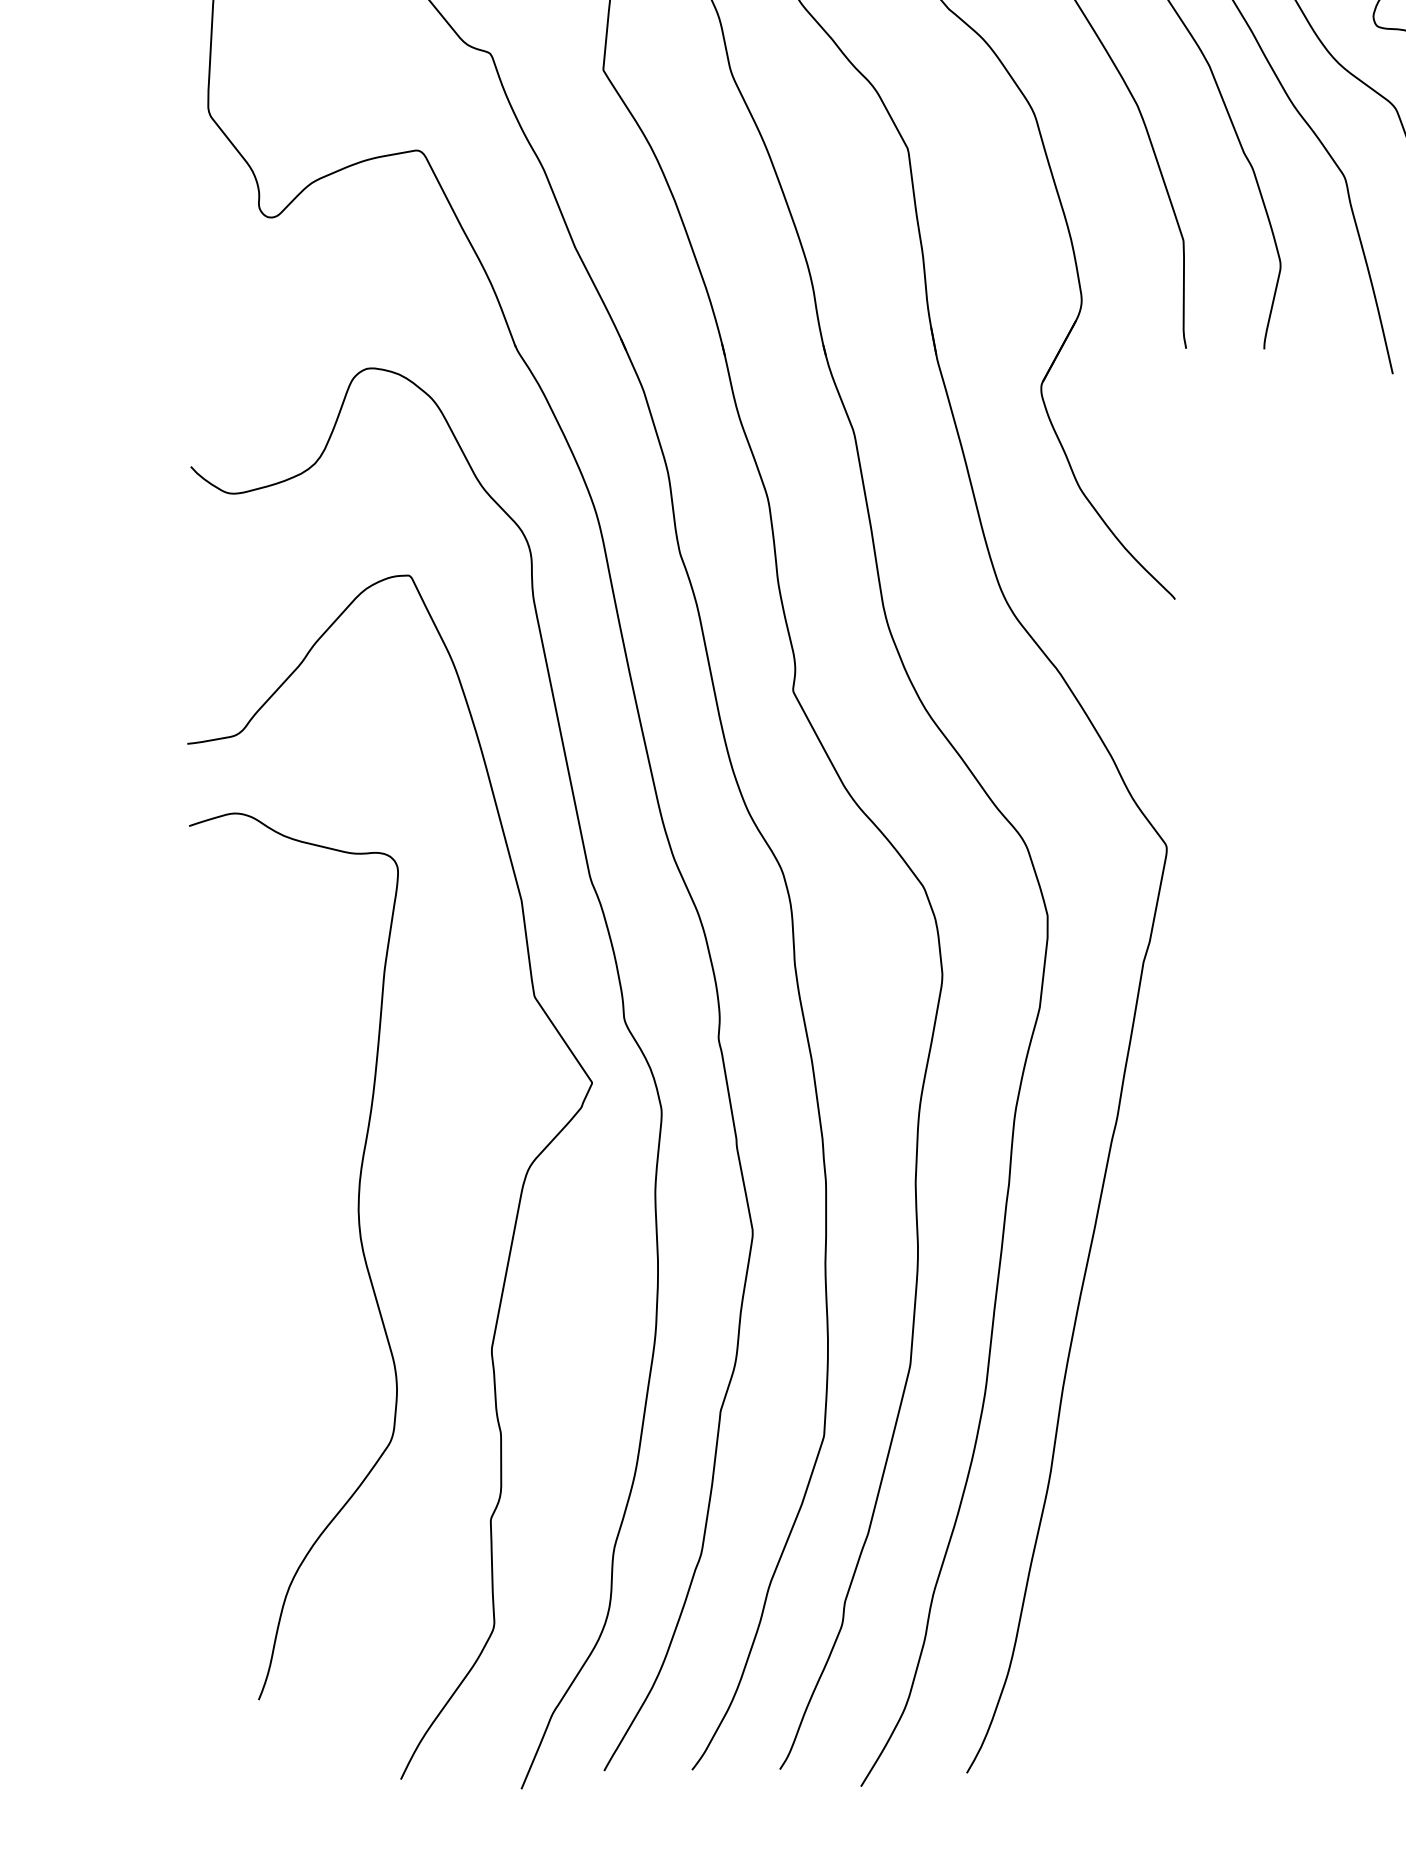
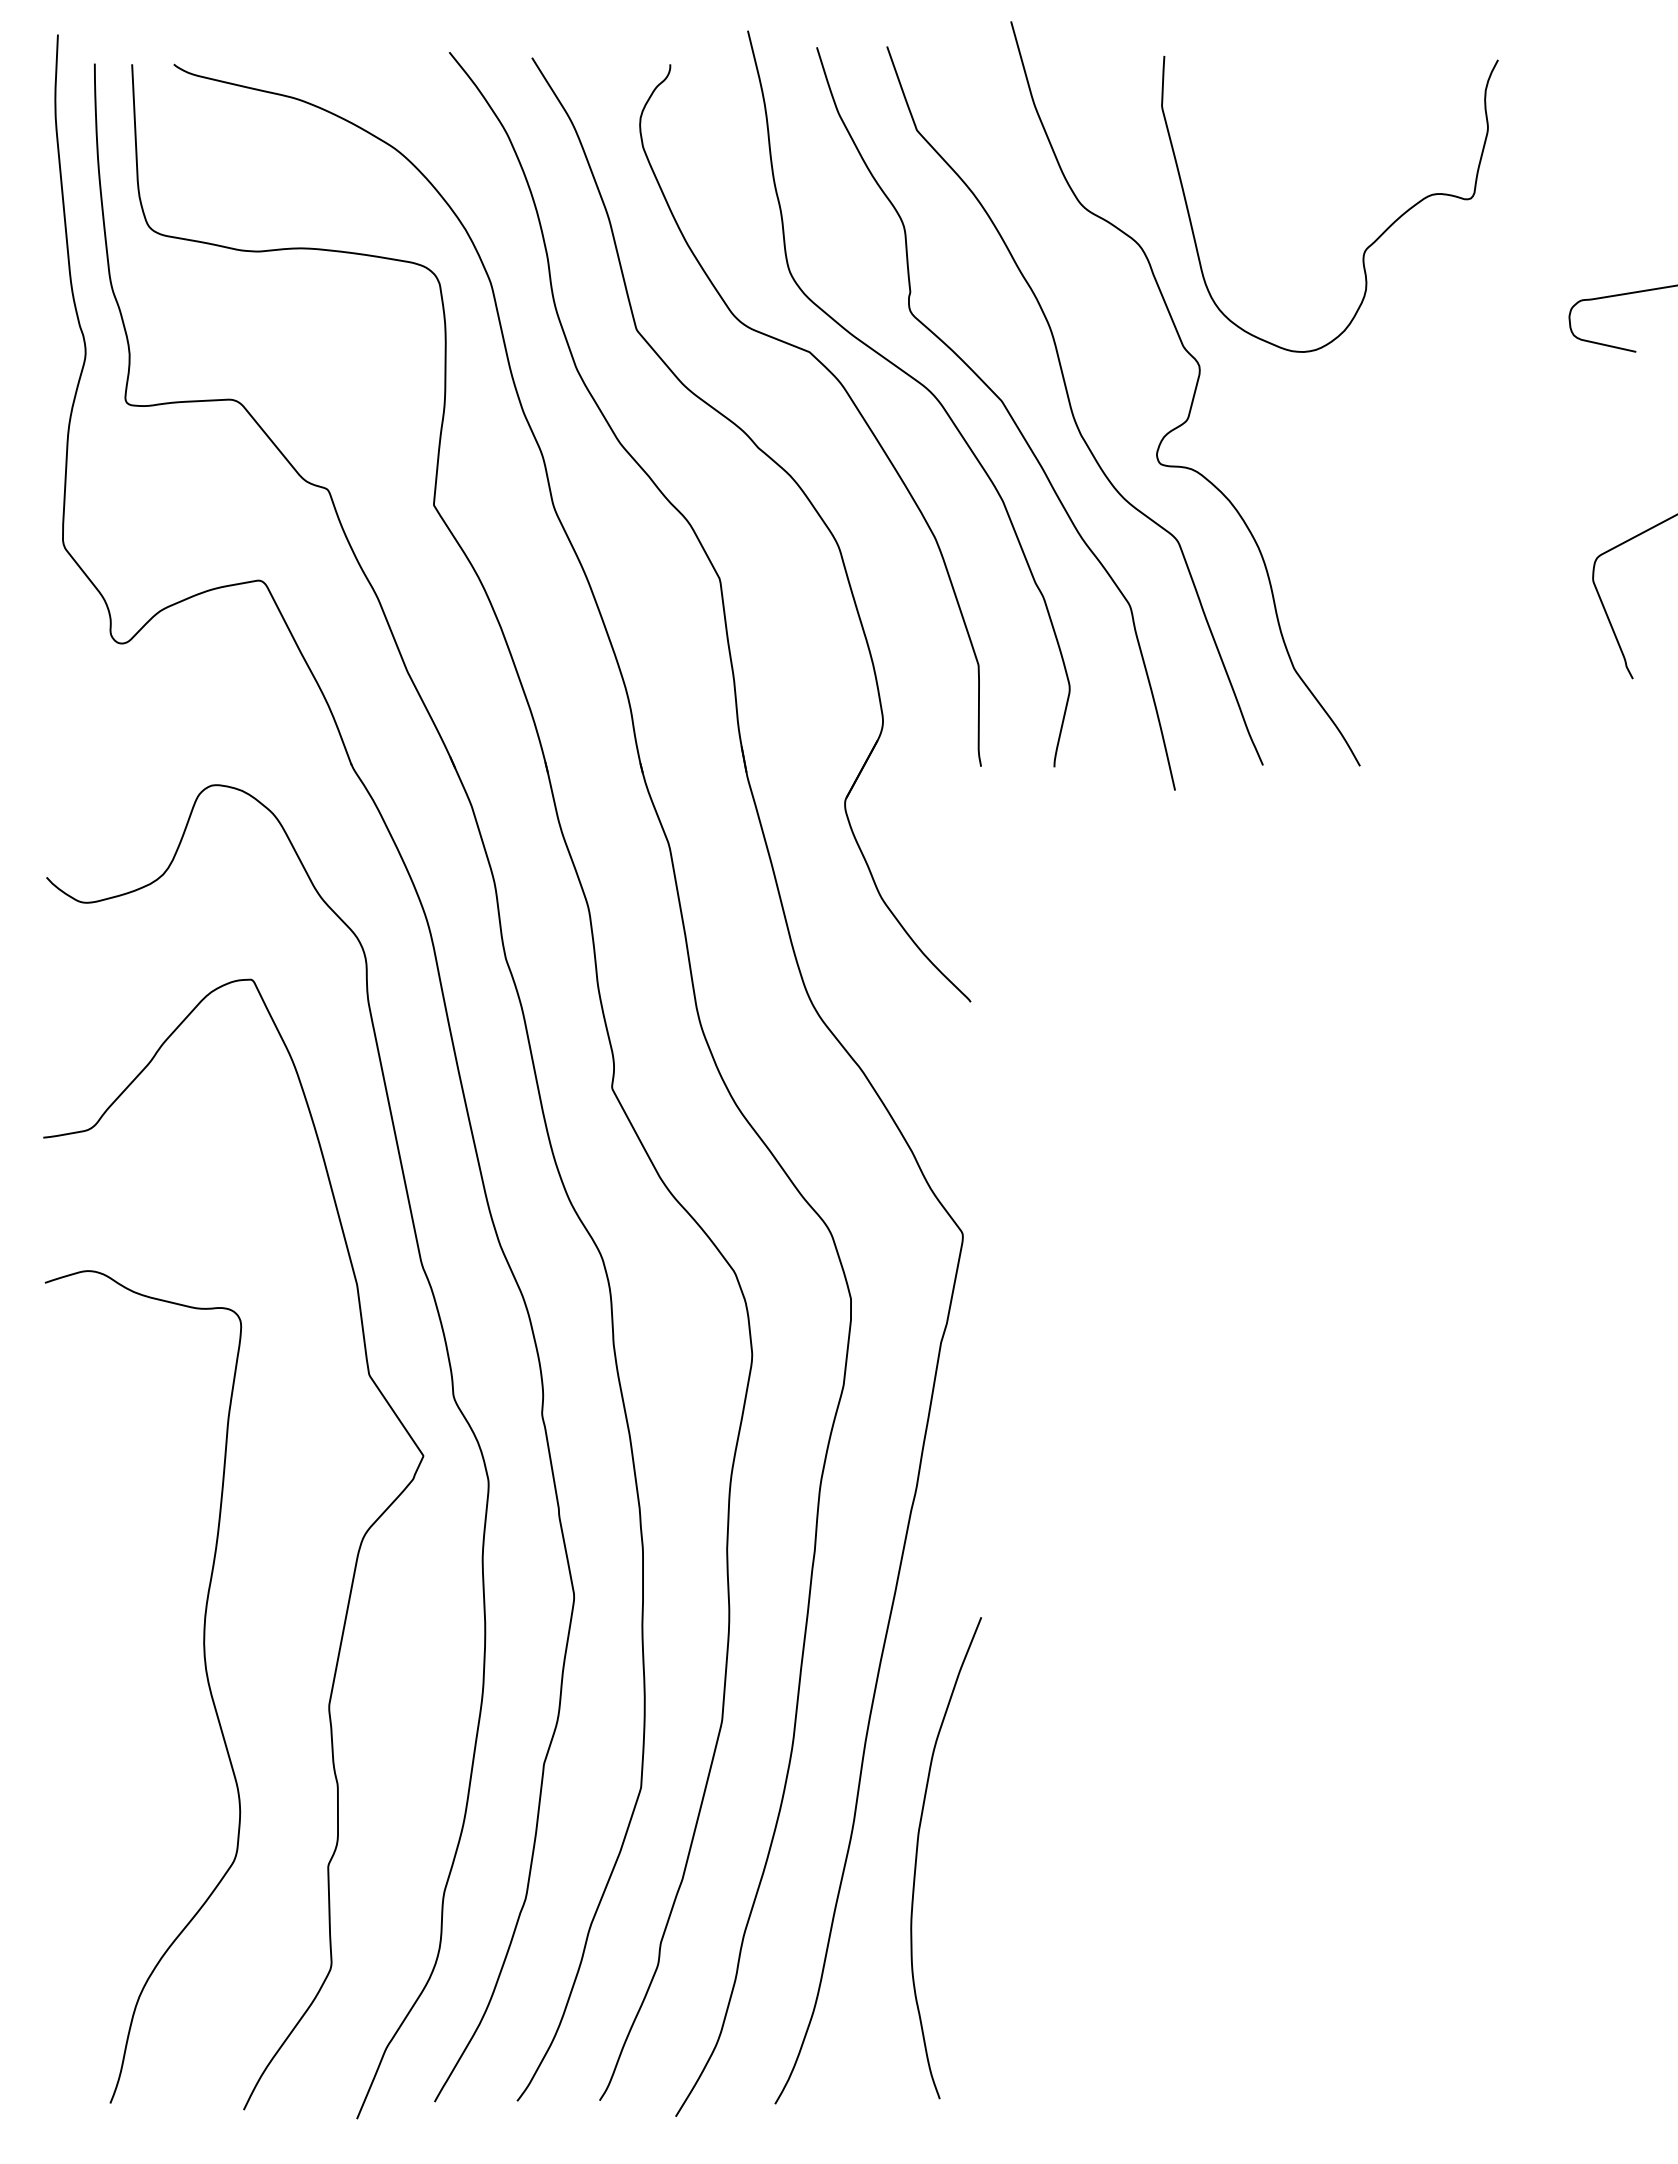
curve: (360, 1242) -> (205, 1673), moved
curve: (1118, 1511) -> (917, 1858), added

